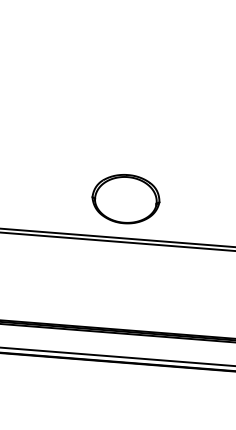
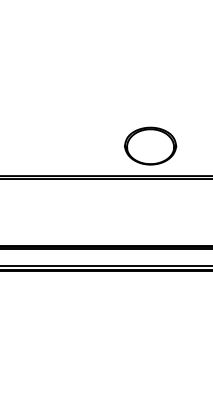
part: (125, 198) -> (150, 145), moved

